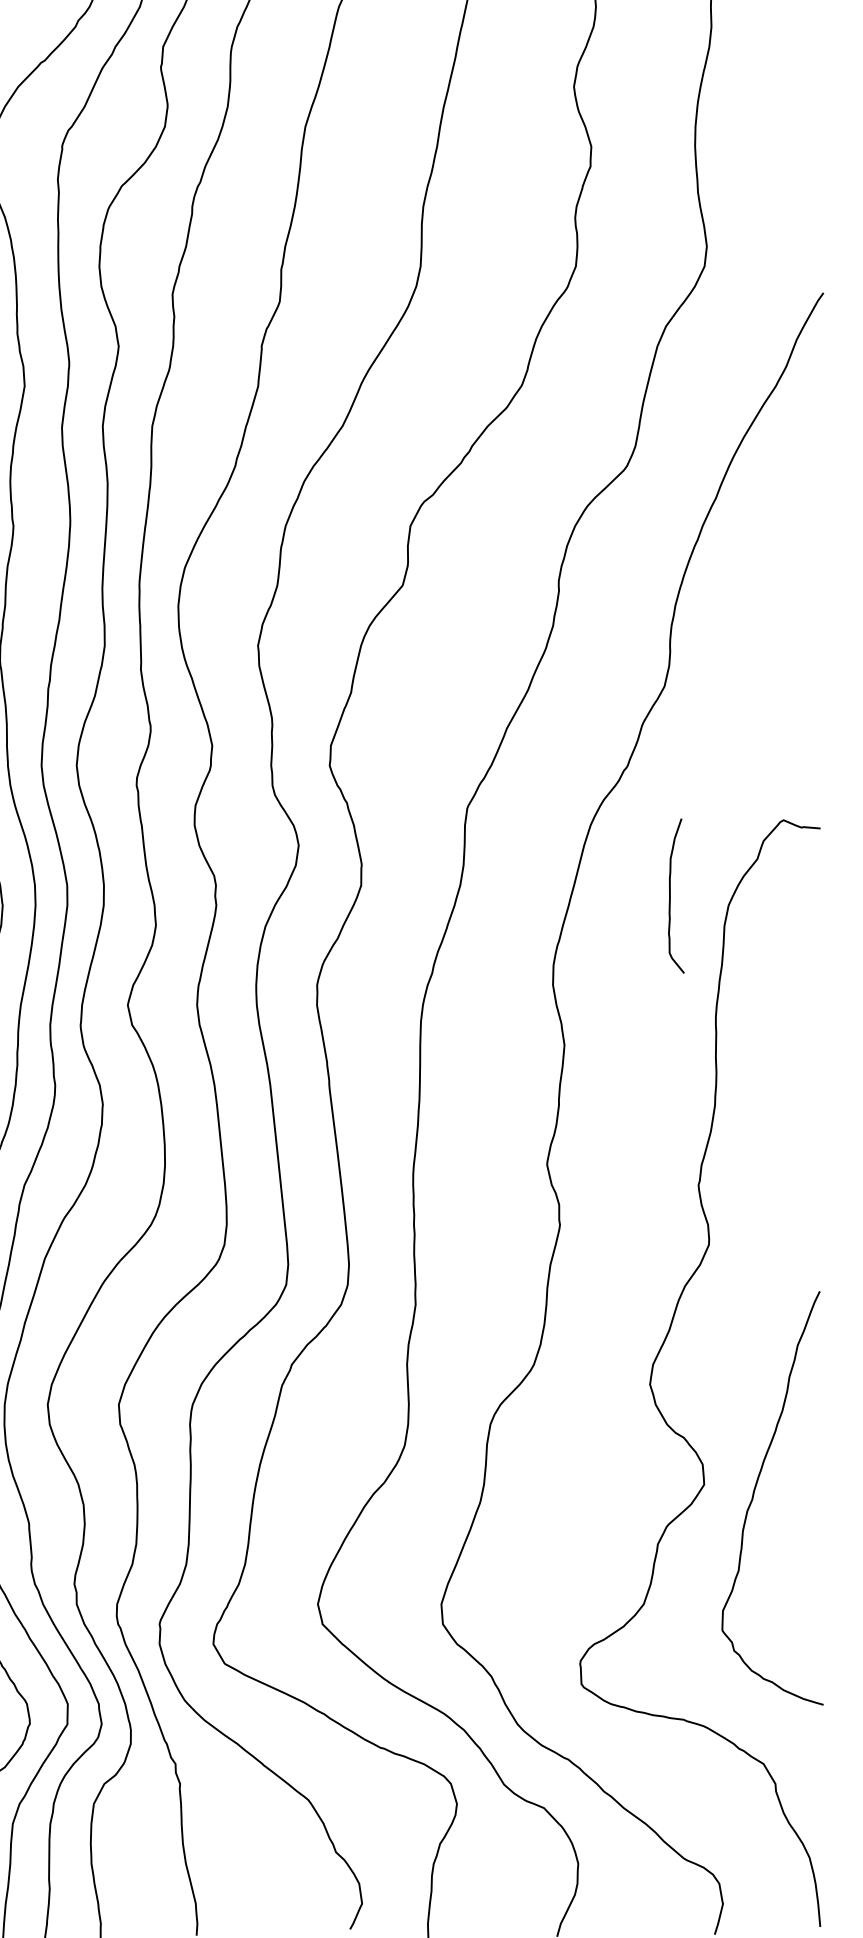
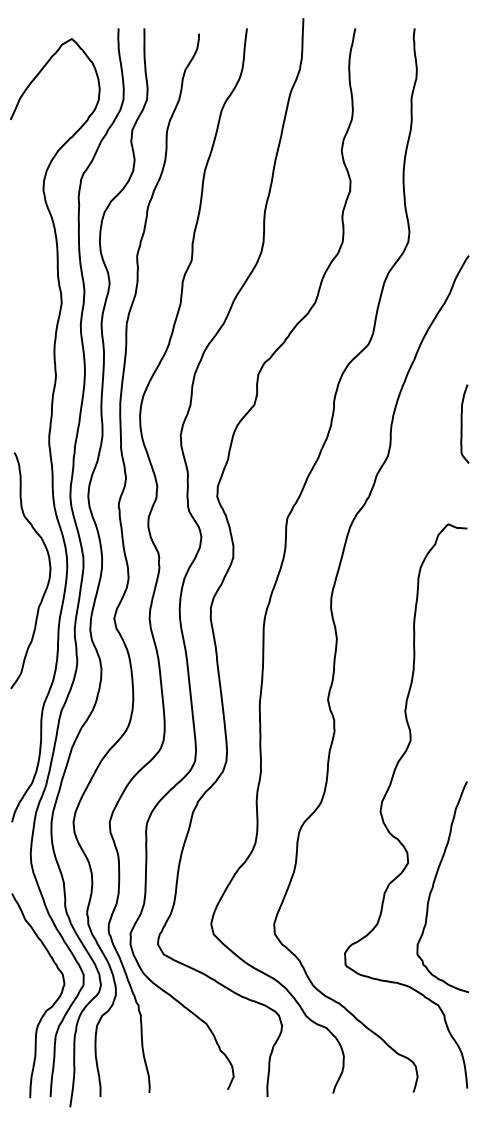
curve: (671, 894) -> (462, 423), moved
curve: (755, 1493) -> (434, 884), moved

